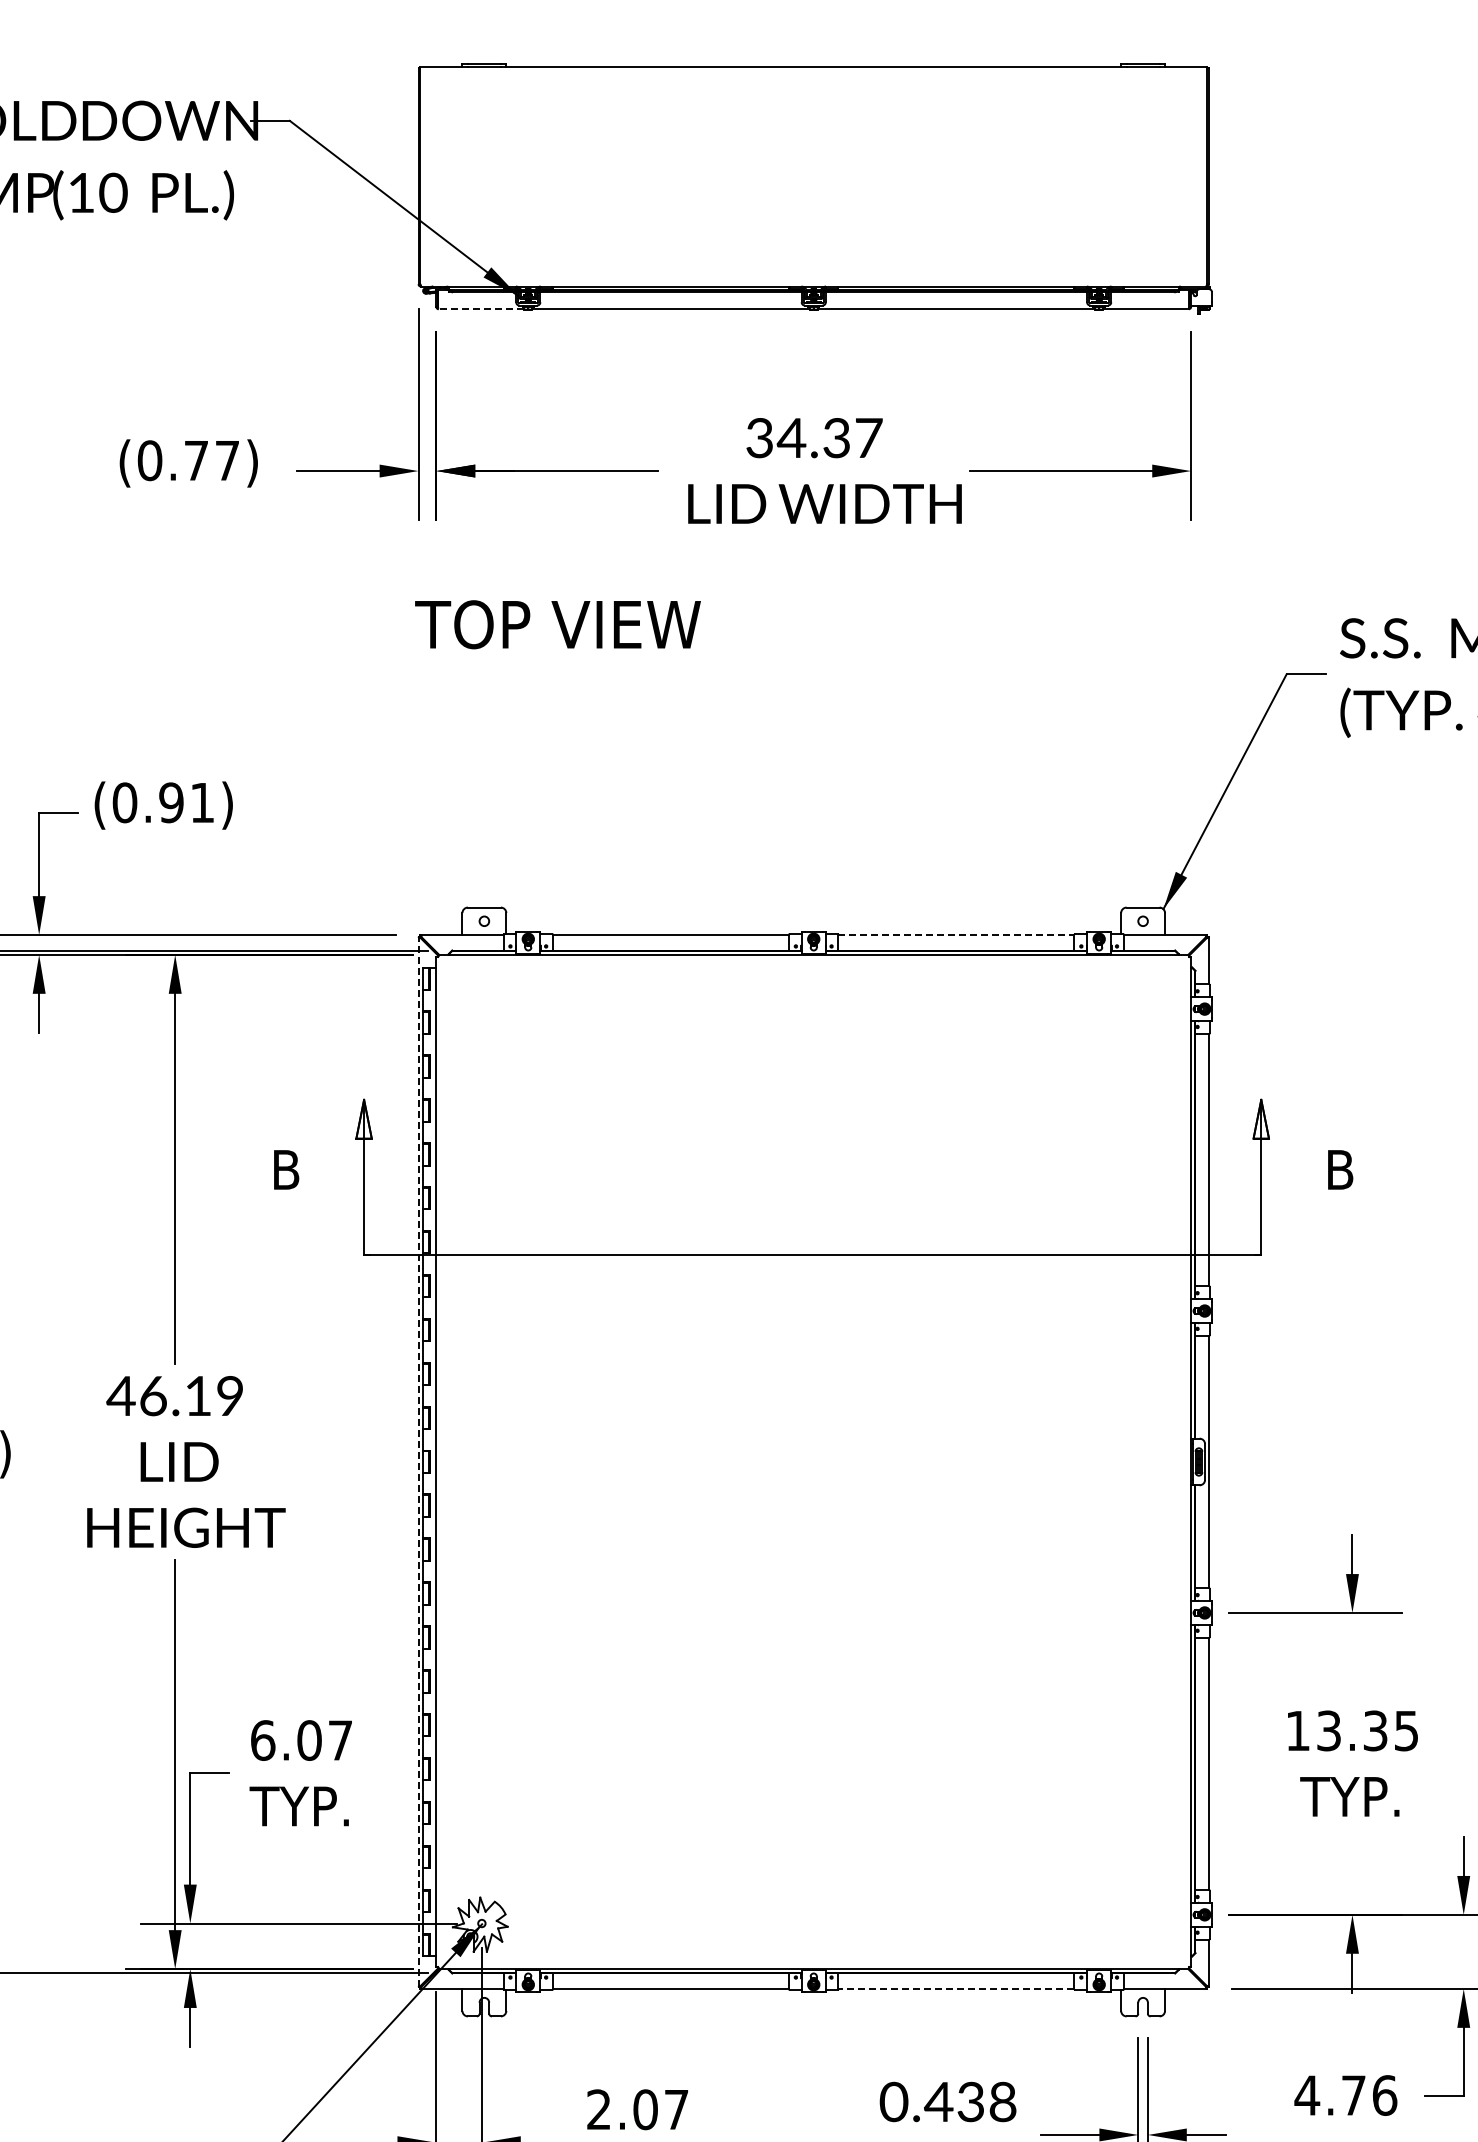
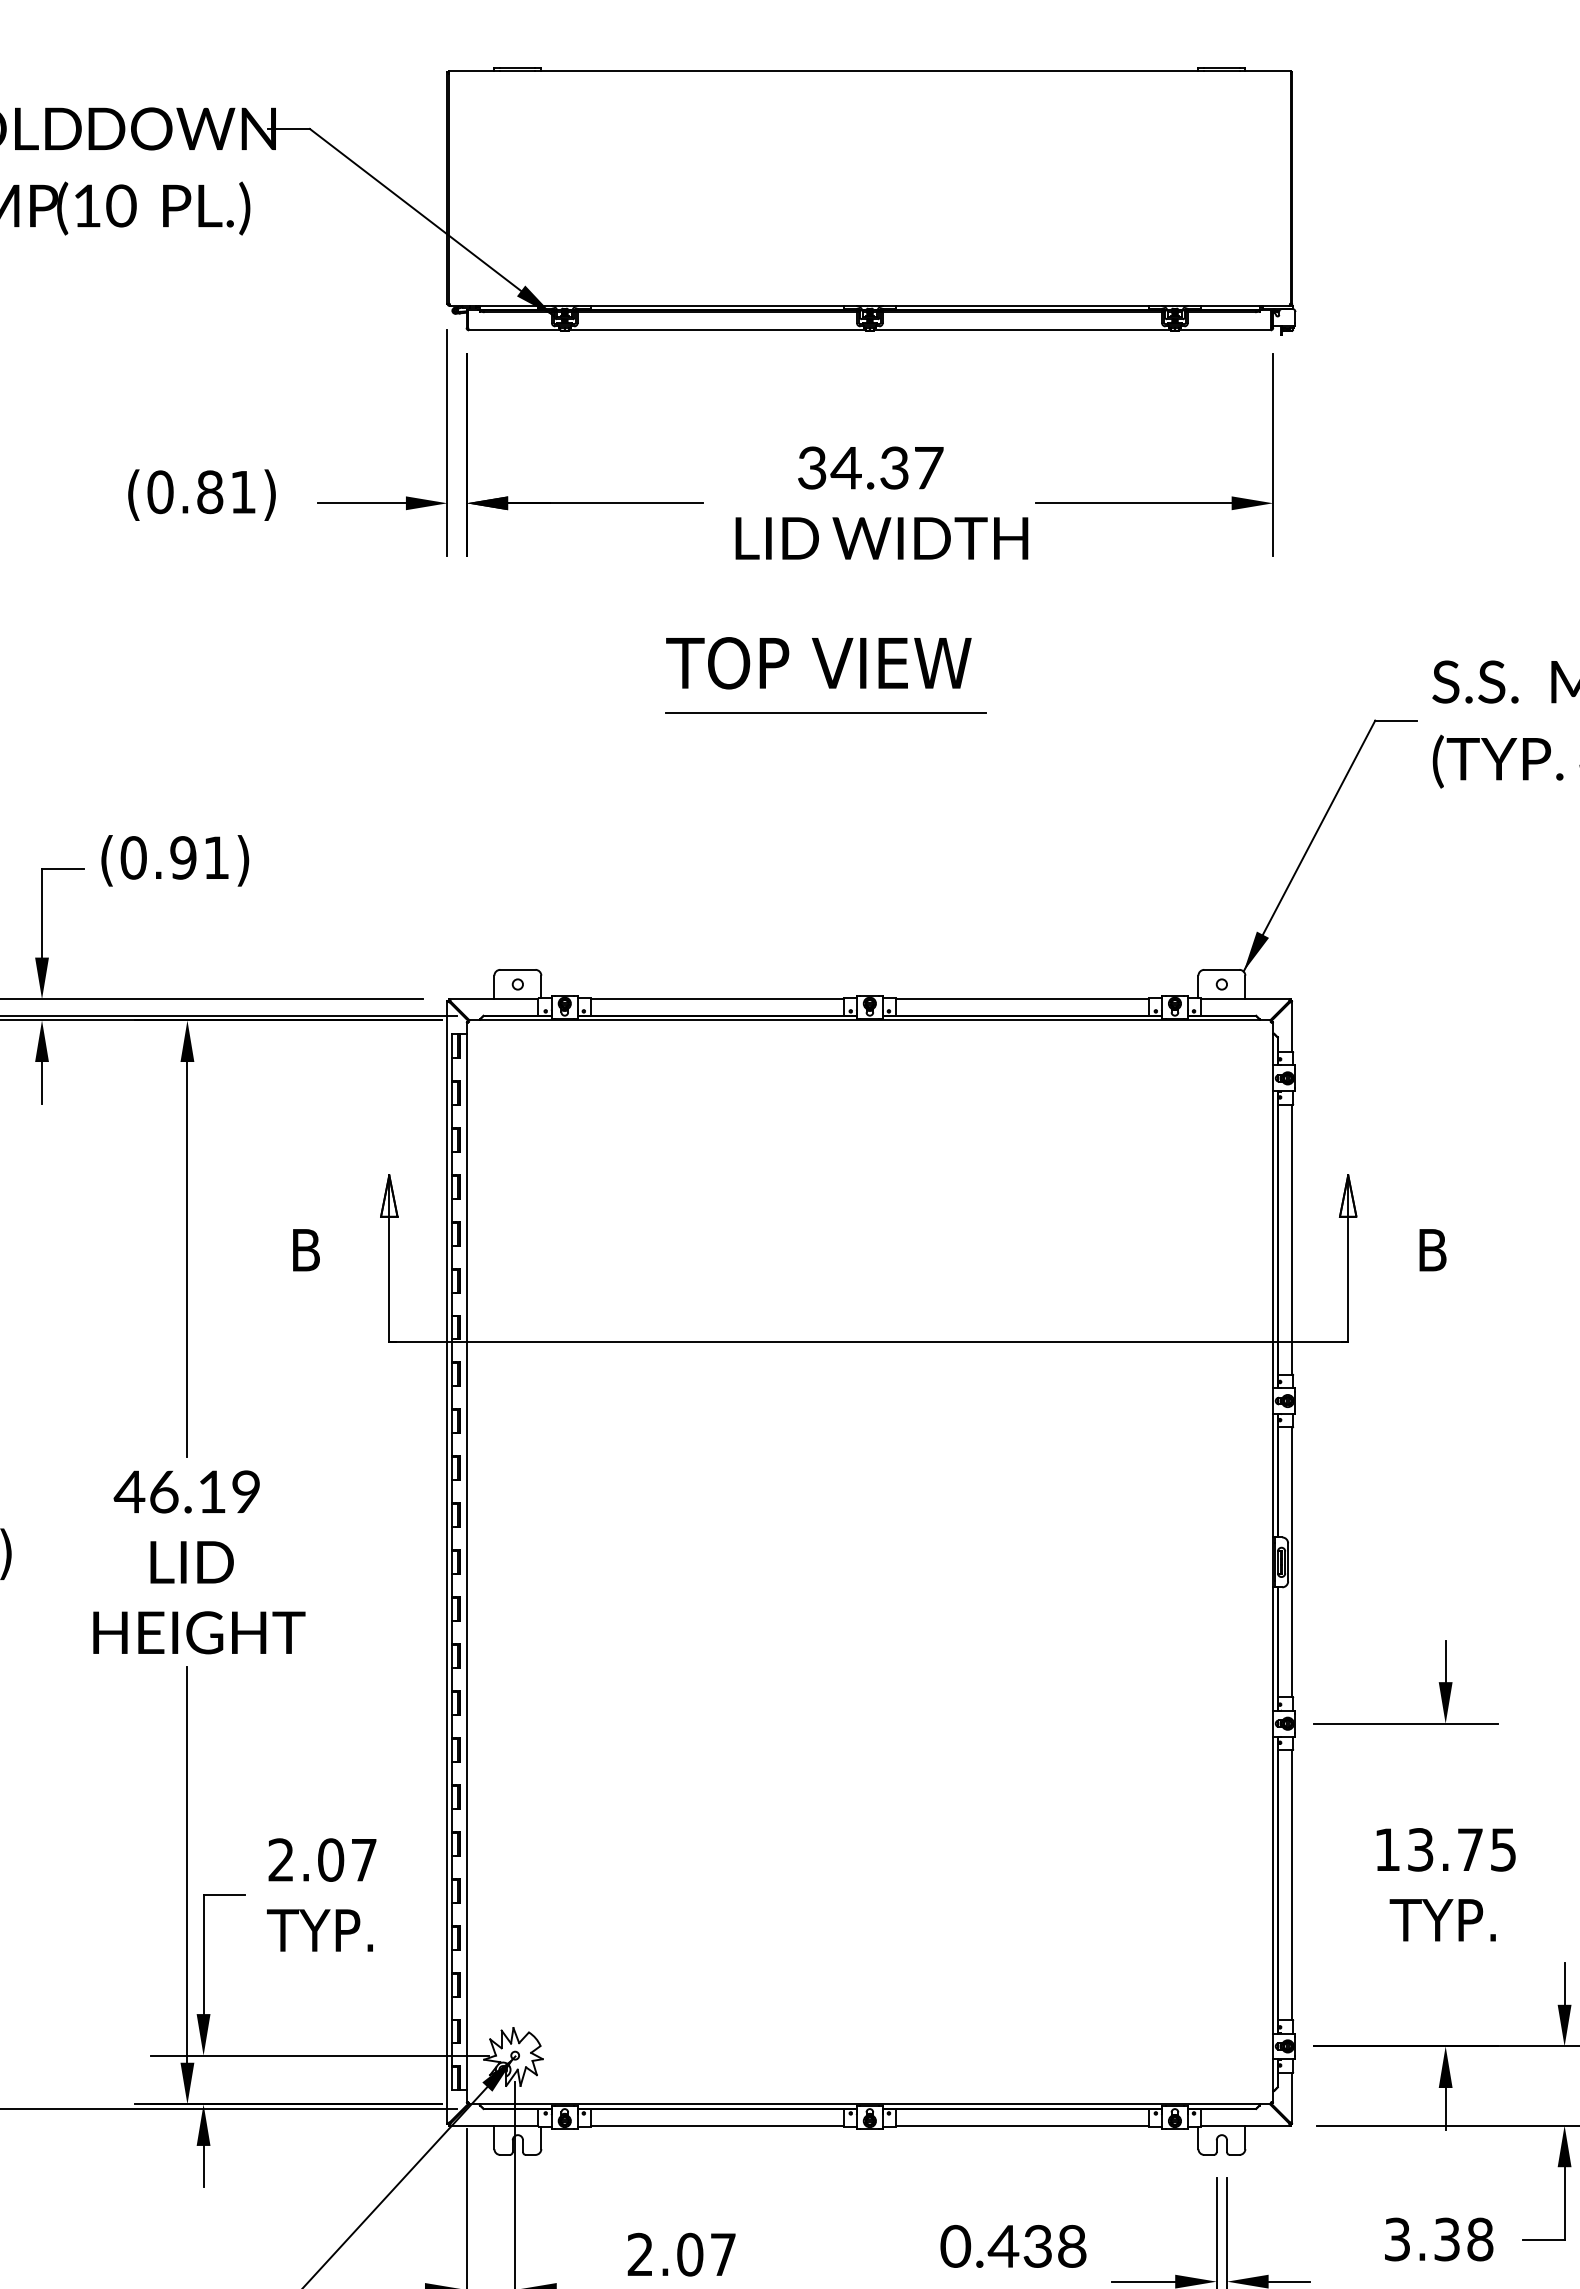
line: (481, 309) -> (514, 330), dashed -> solid
text: (211, 460) -> (226, 491), (0.77) -> (0.81)
text: (557, 624) -> (818, 663), moved
line: (772, 667) -> (825, 713), added
line: (956, 935) -> (1022, 999), dashed -> solid
line: (418, 1461) -> (447, 1561), dashed -> solid
text: (1375, 1730) -> (1470, 1849), 13.35 -> 13.75
text: (263, 1740) -> (281, 1860), 6.07 -> 2.07
line: (955, 1988) -> (1021, 2125), dashed -> solid
text: (1345, 2095) -> (1438, 2239), 4.76 -> 3.38

